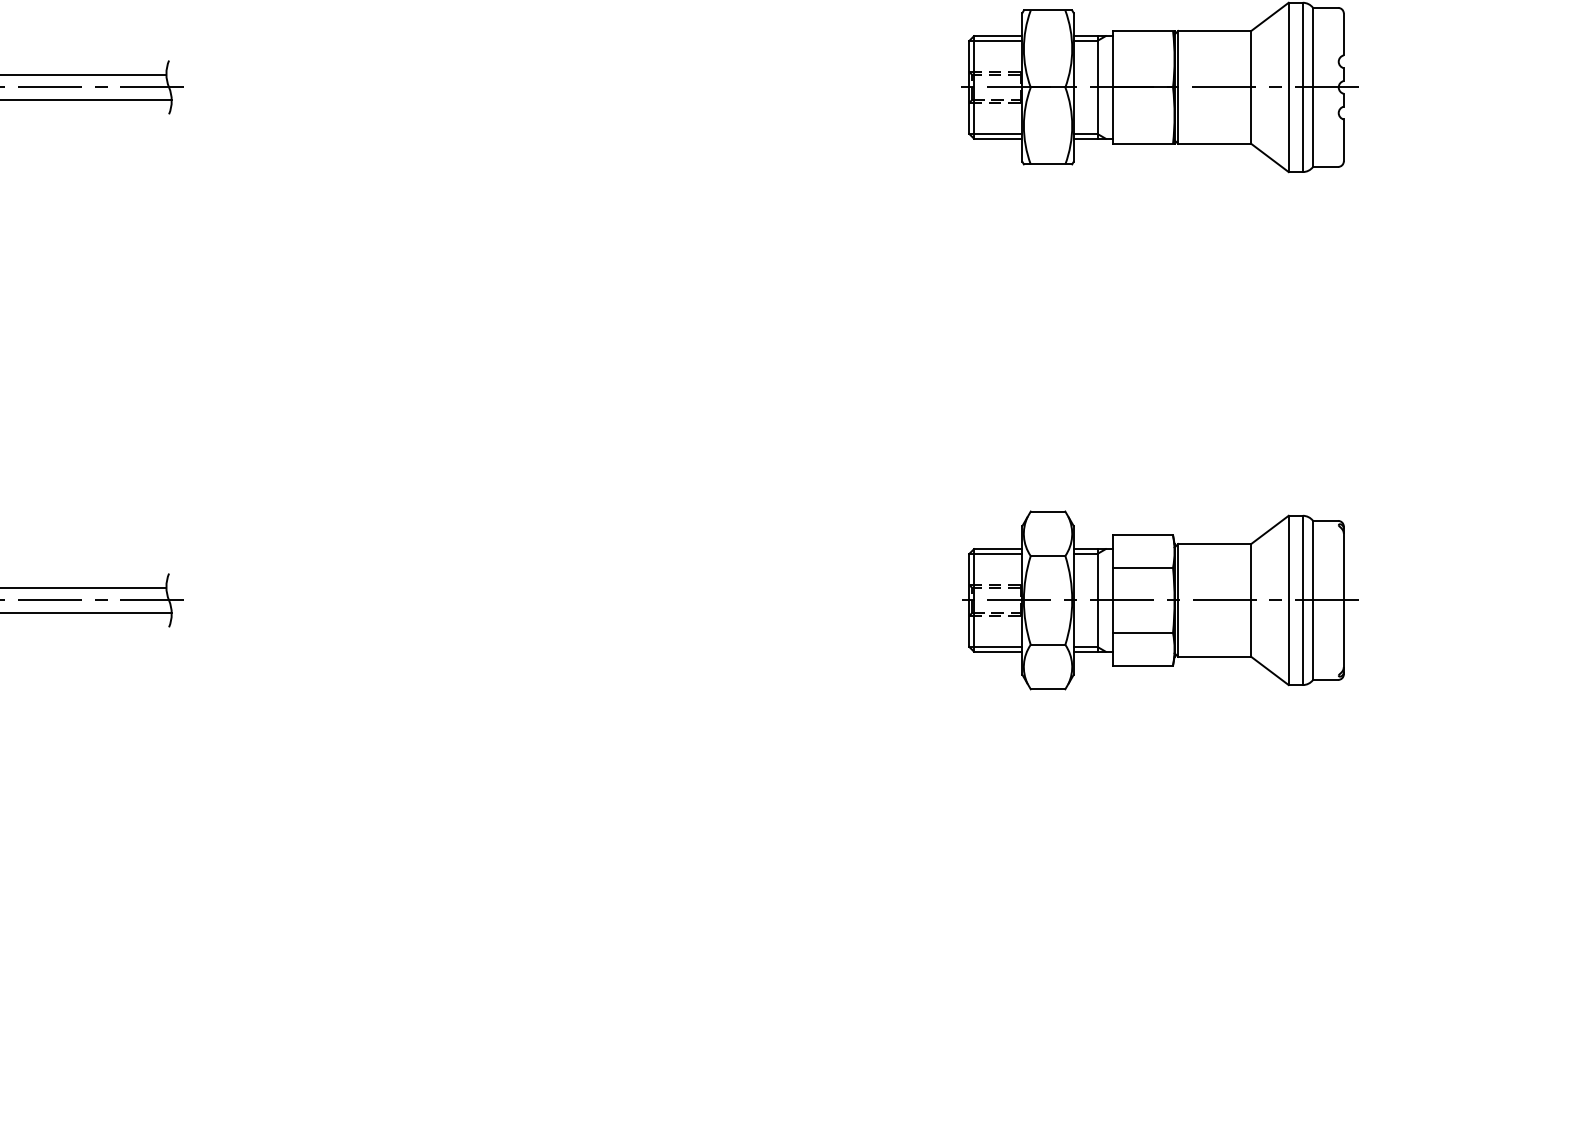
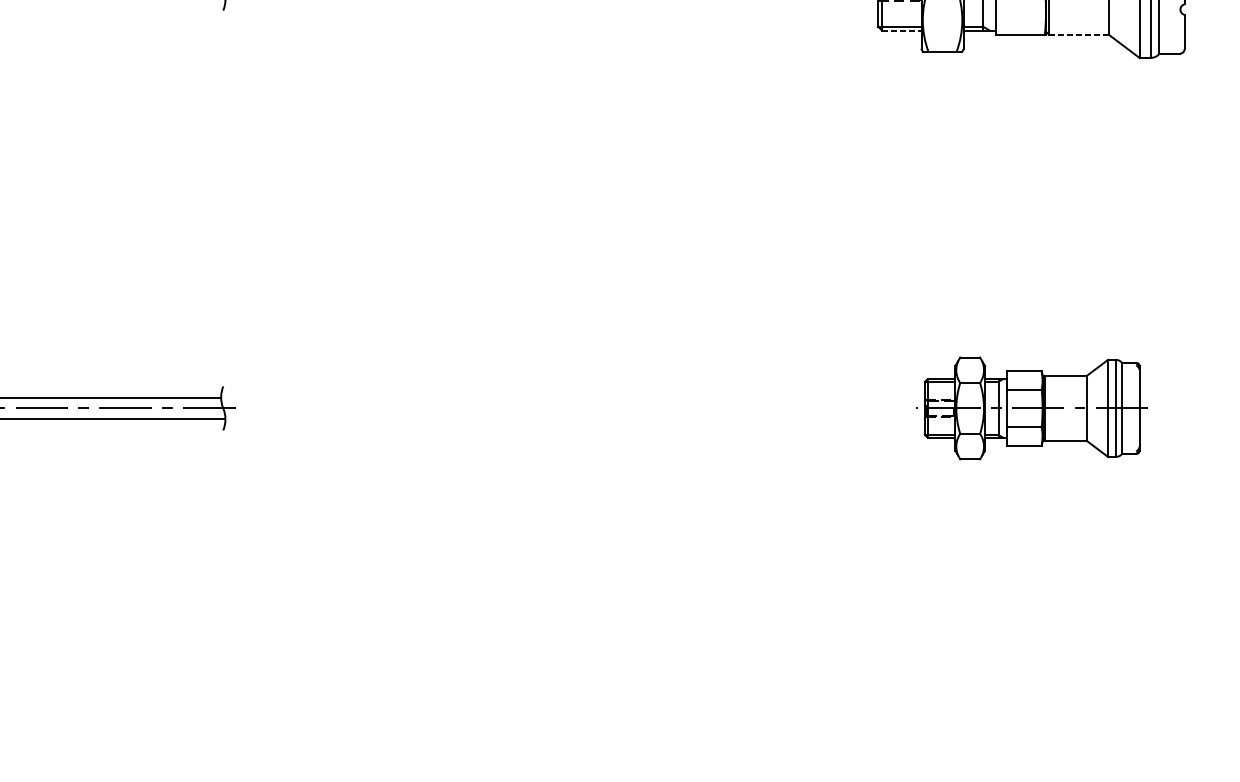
line: (998, 138) -> (902, 30), solid -> dashed
line: (1214, 143) -> (1078, 34), solid -> dashed
part: (1160, 600) -> (1034, 408), size x0.7

